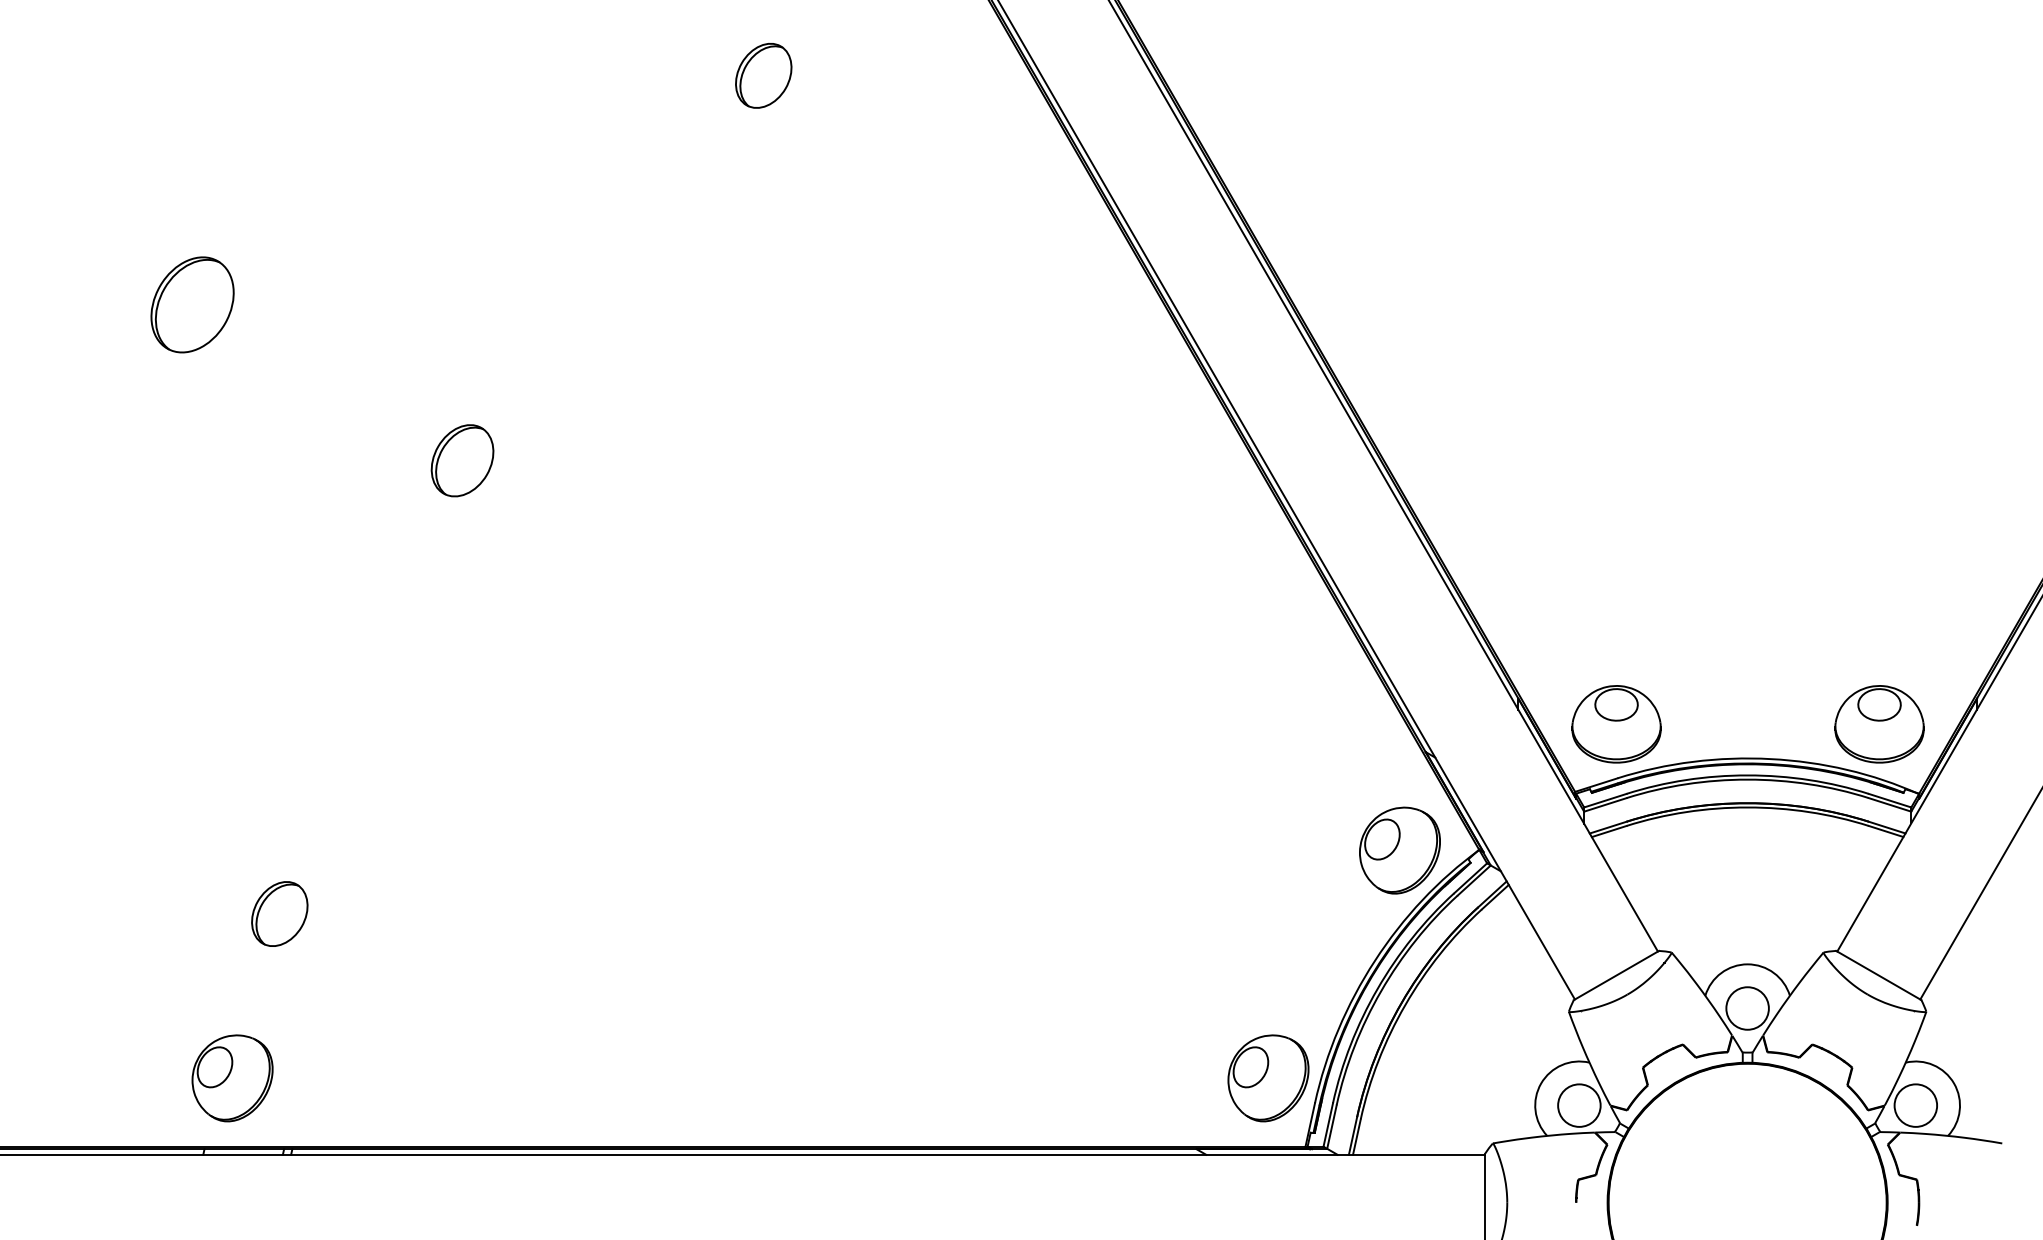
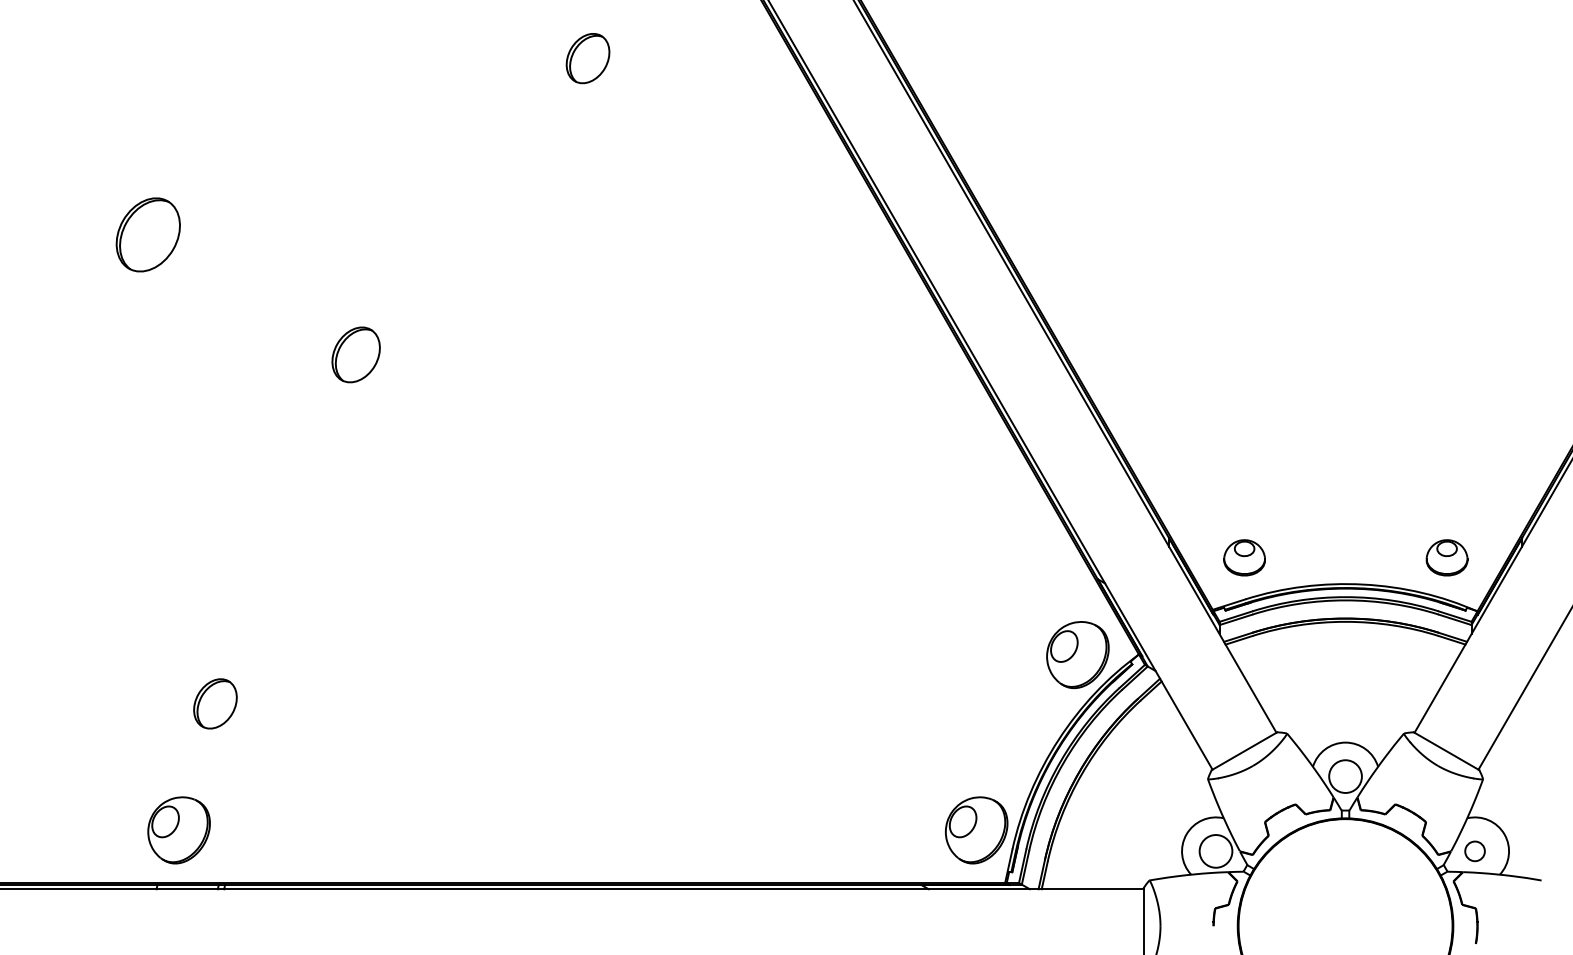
part: (1616, 724) -> (1244, 557), size x0.6
part: (1879, 724) -> (1447, 557), size x0.6
circle: (1915, 1105) -> (1474, 851), size x0.6

